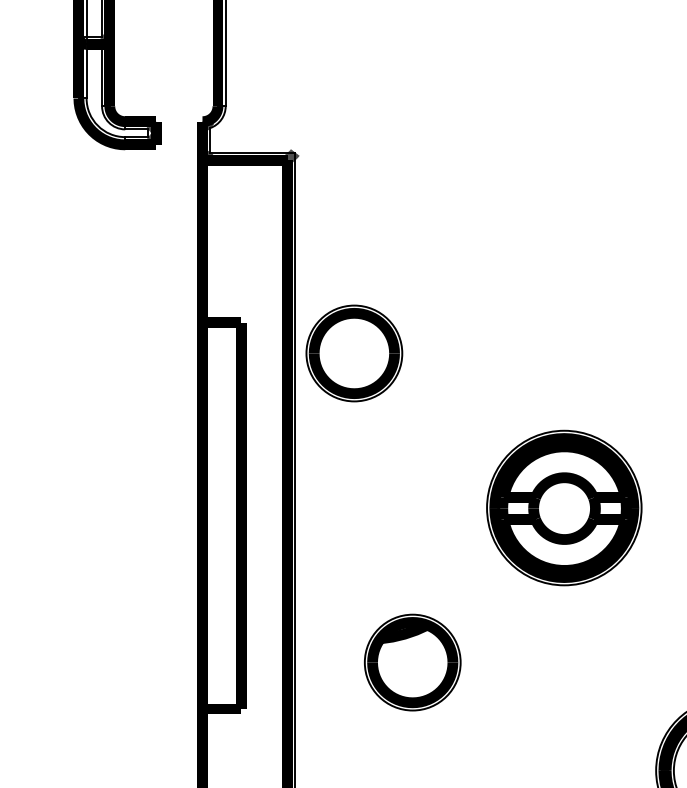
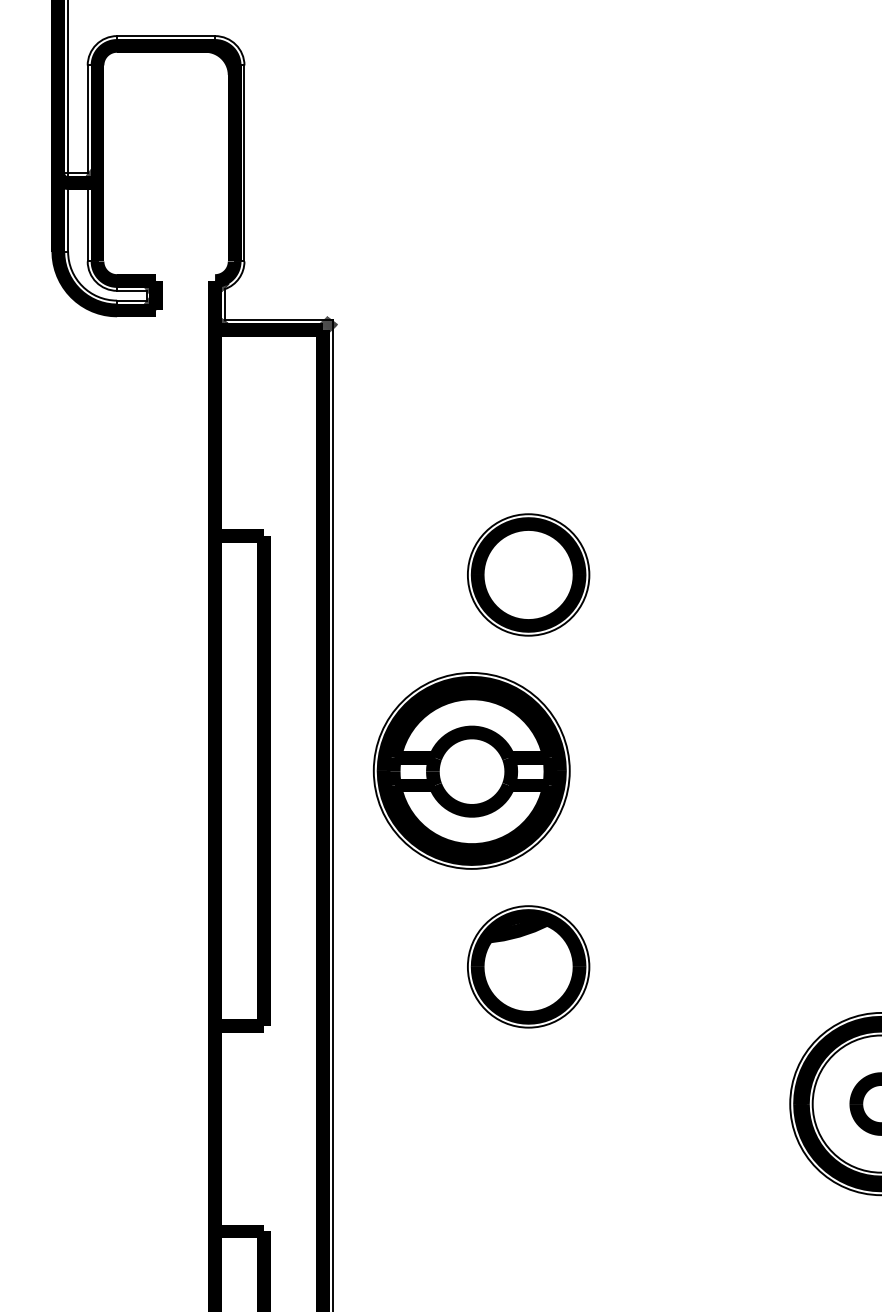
part: (354, 353) -> (528, 574), moved
part: (564, 507) -> (471, 770), moved
part: (412, 662) -> (528, 966), moved

